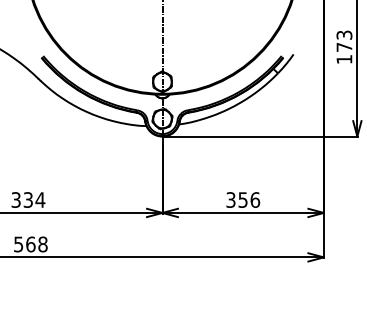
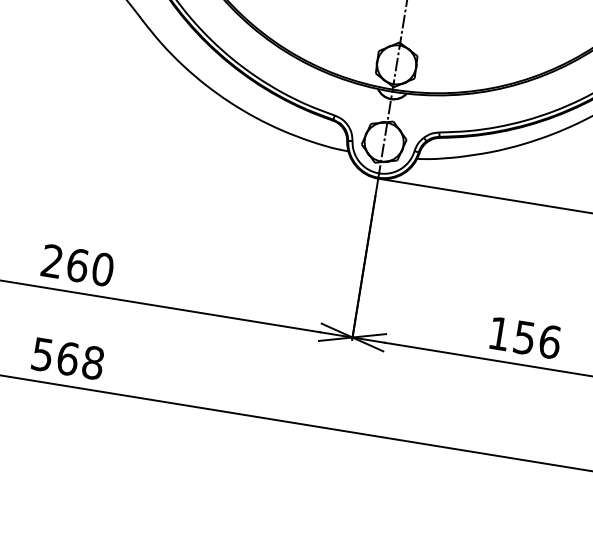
text: (28, 199) -> (78, 264), 334 -> 260
text: (230, 199) -> (498, 332), 356 -> 156

